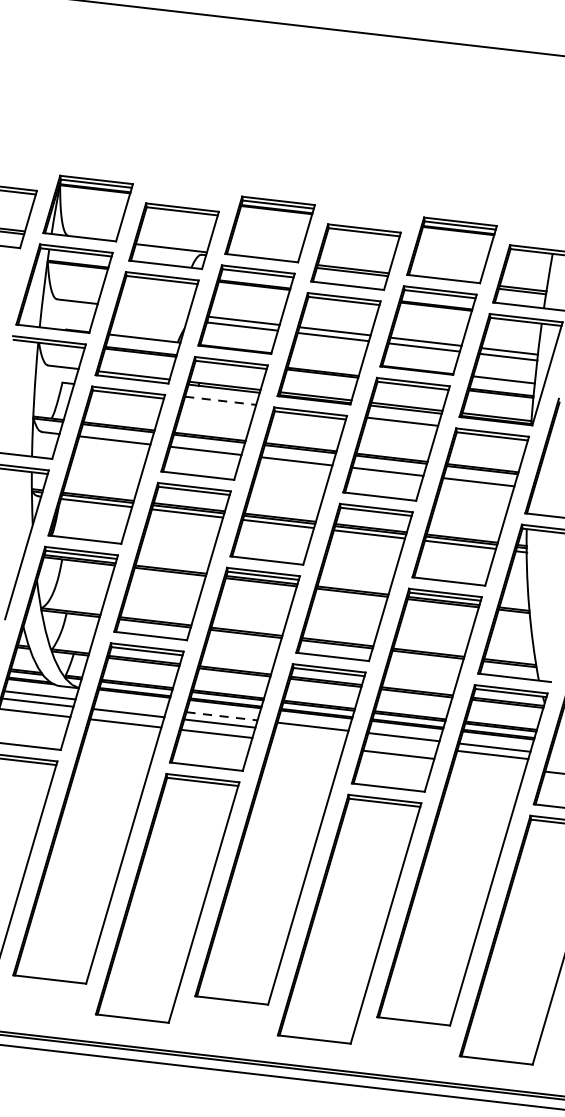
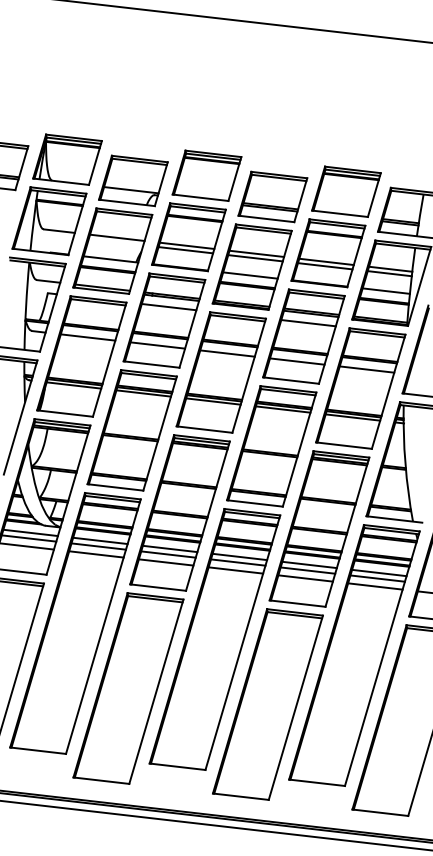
line: (153, 309) -> (117, 237), added
line: (326, 359) -> (250, 275), added
line: (221, 401) -> (169, 307), dashed -> solid
line: (131, 705) -> (100, 540), added
line: (222, 717) -> (170, 549), dashed -> solid
line: (309, 733) -> (237, 562), added
line: (307, 744) -> (235, 570), added
line: (401, 744) -> (307, 570), added
line: (489, 765) -> (375, 586), added

